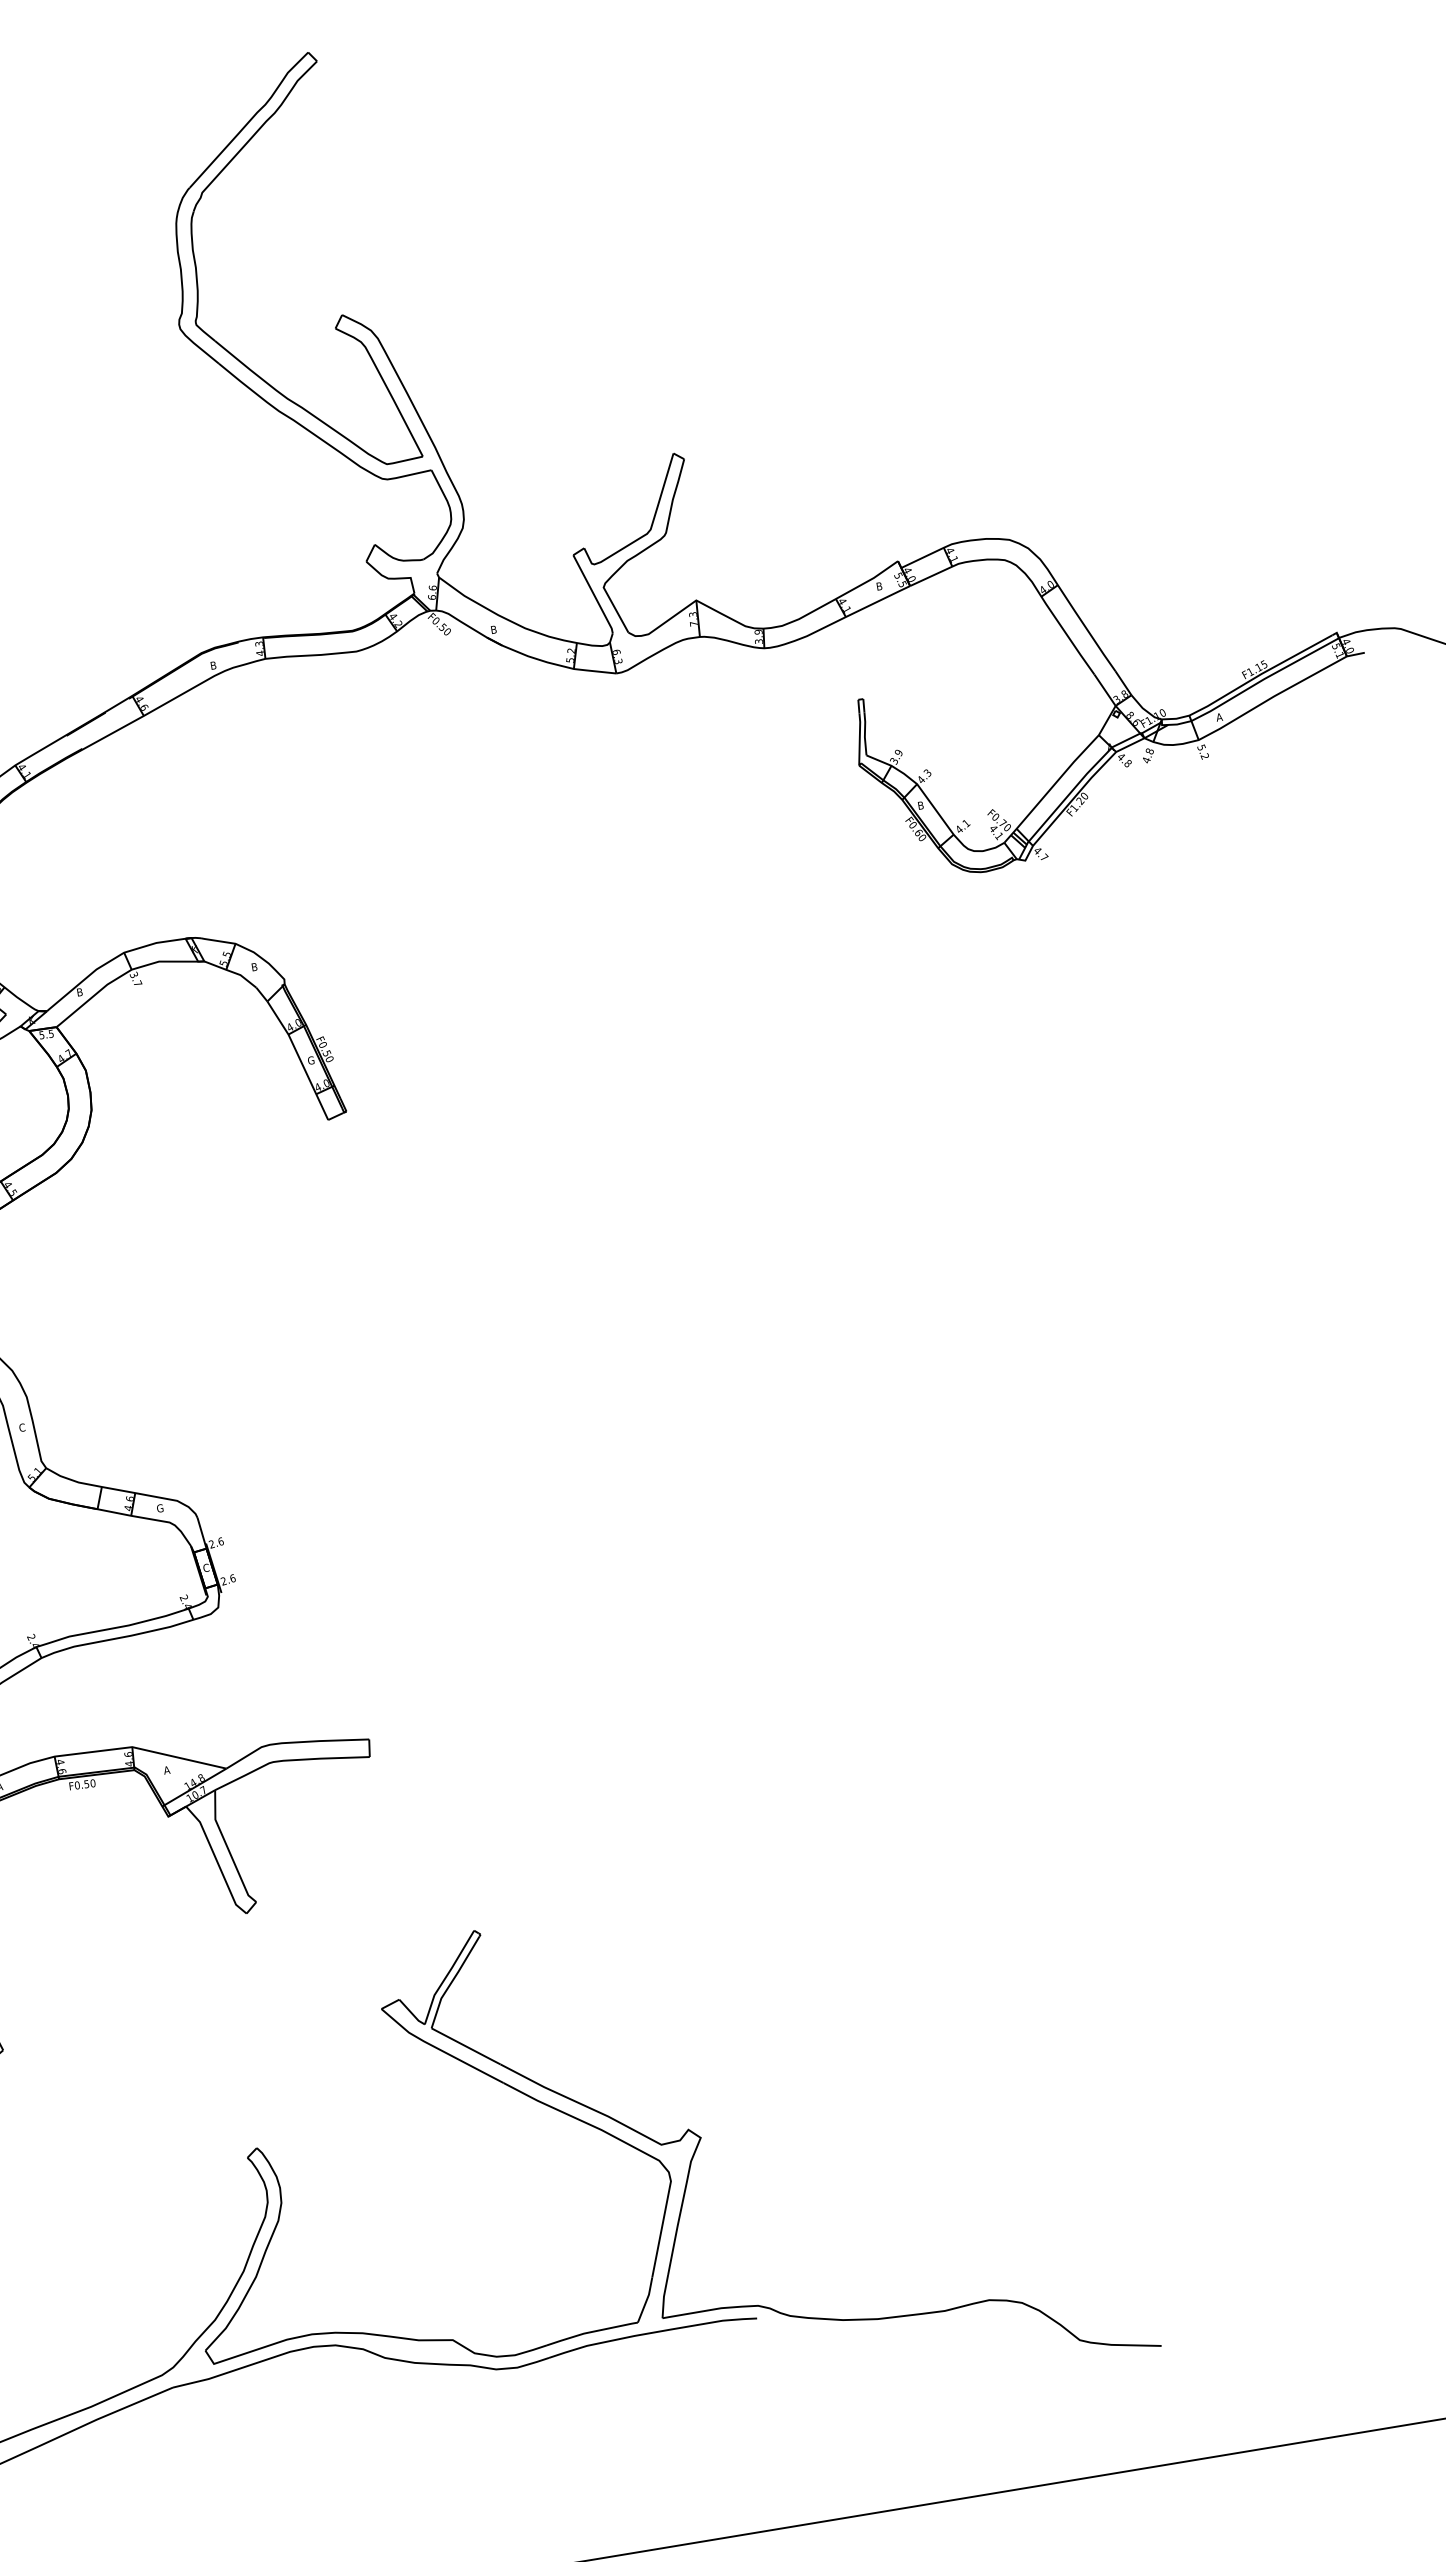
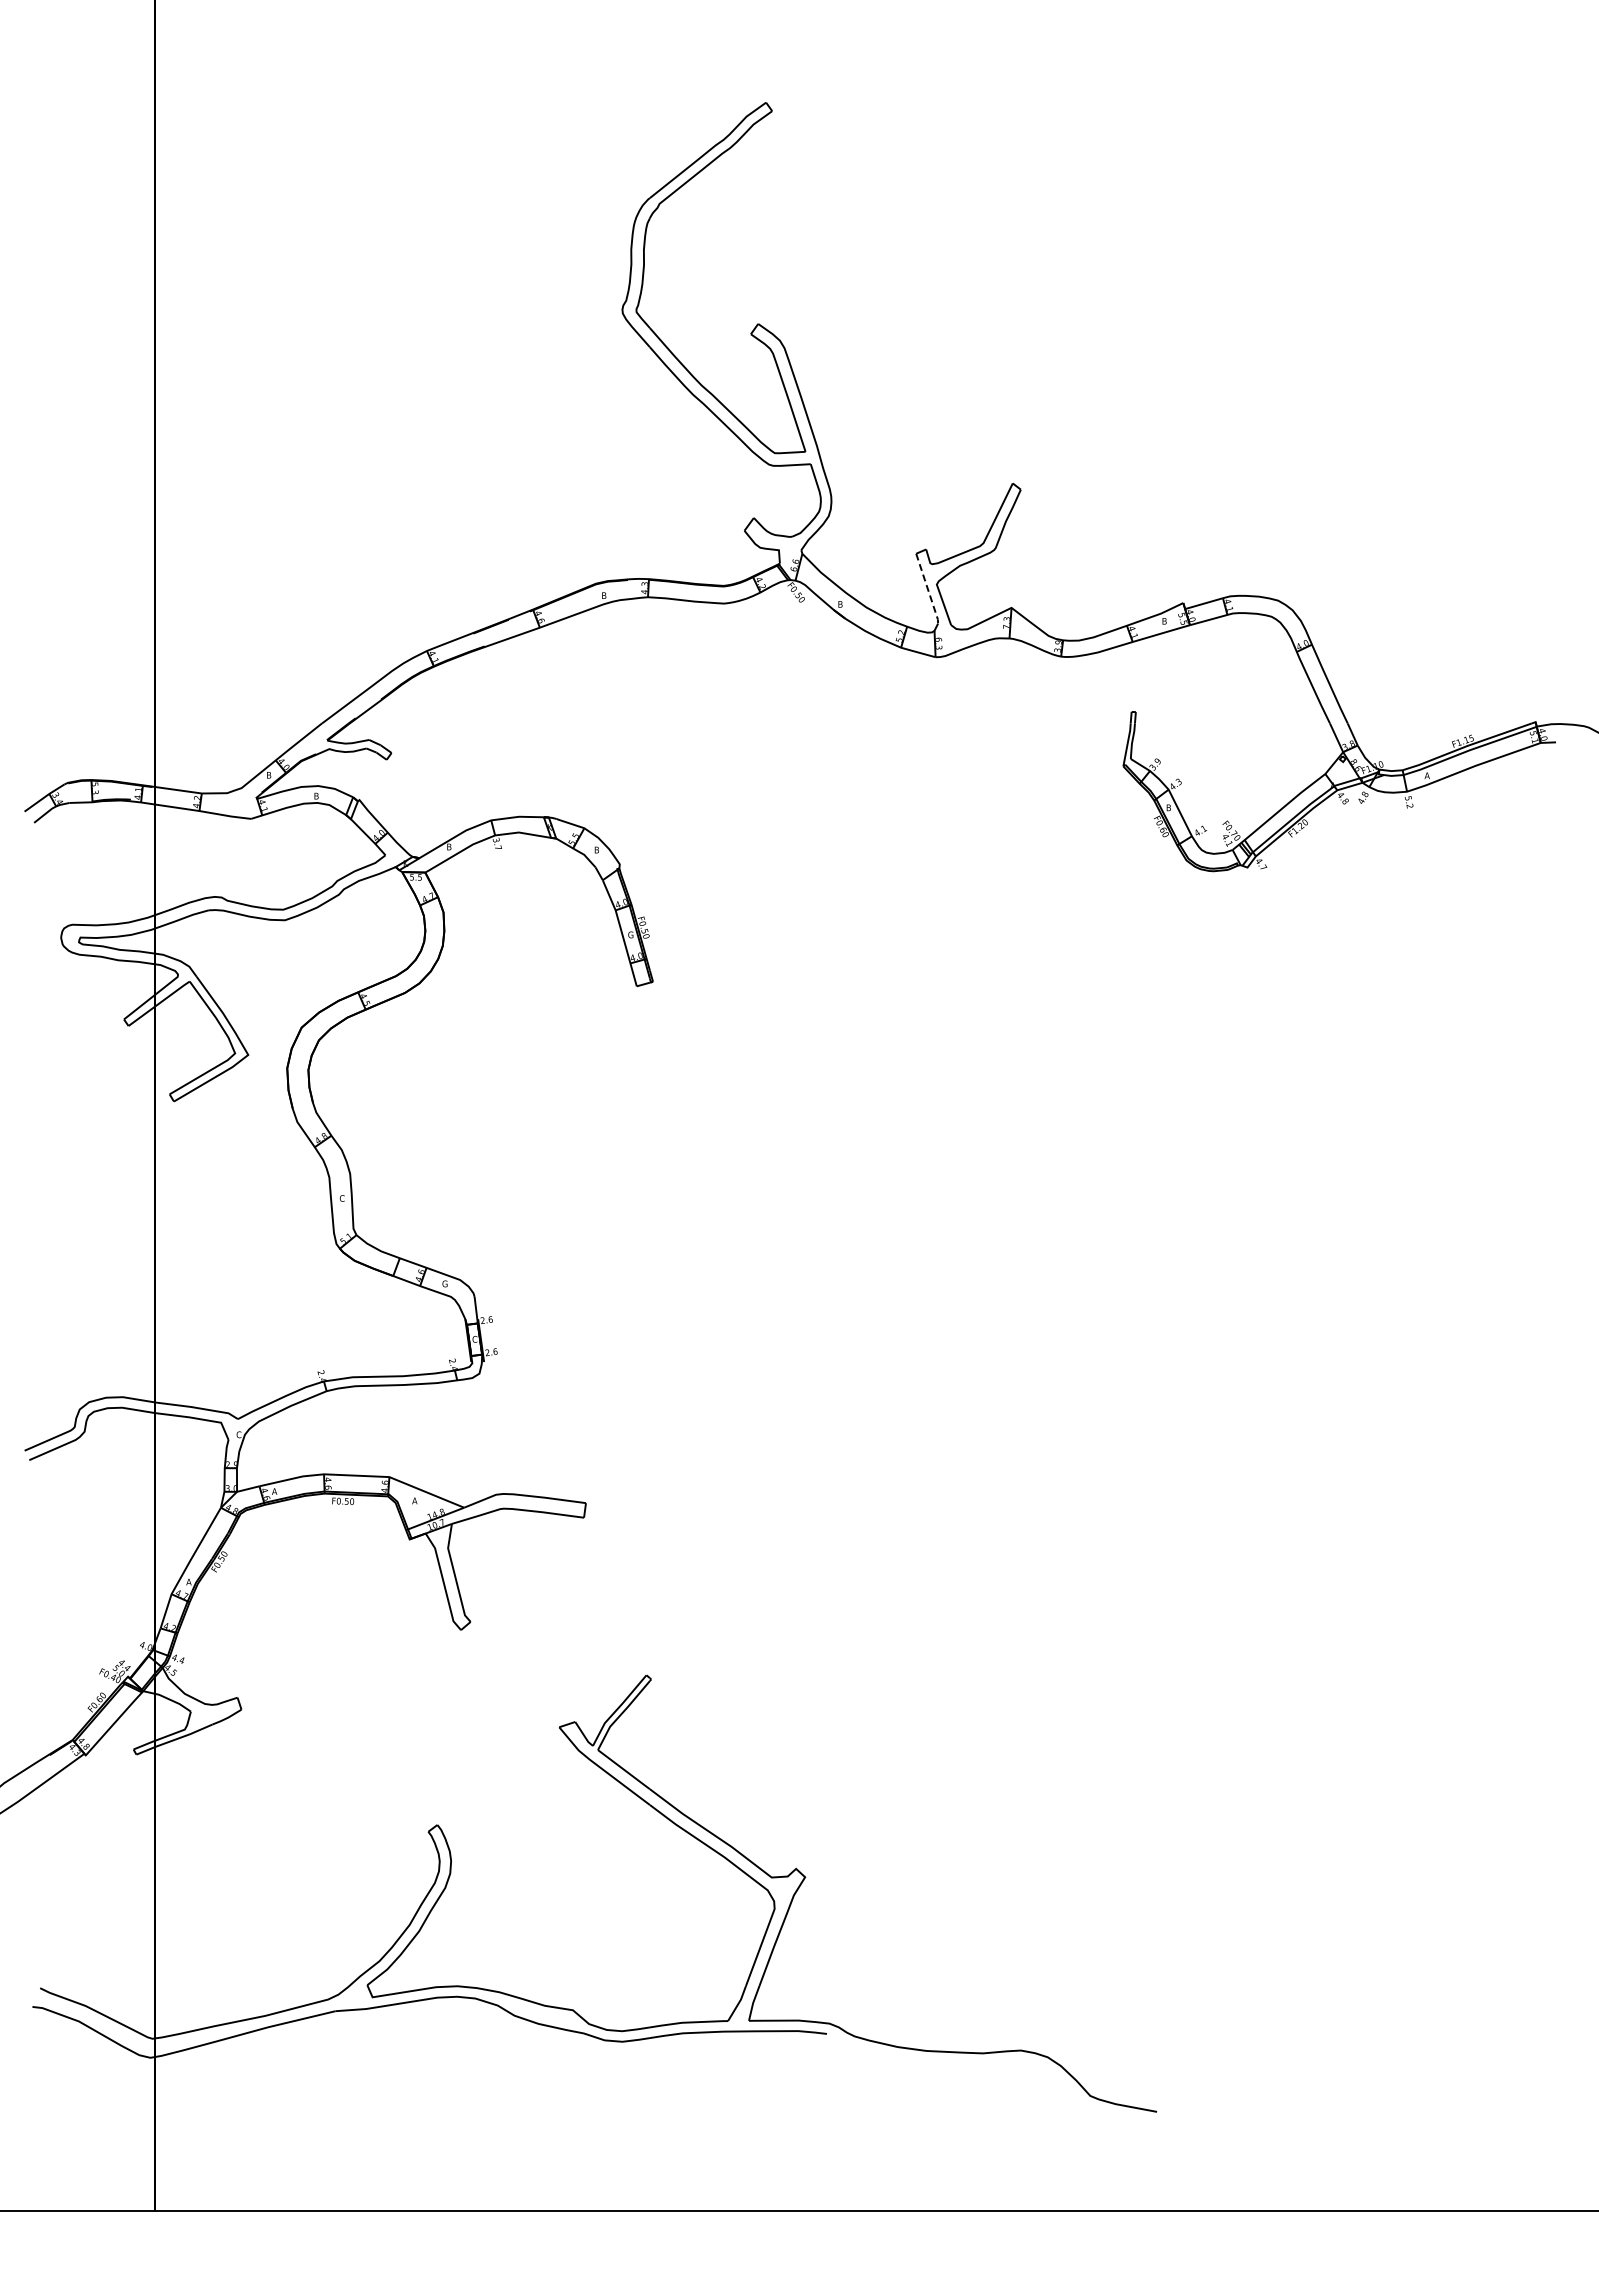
line: (593, 595) -> (927, 589), solid -> dashed

